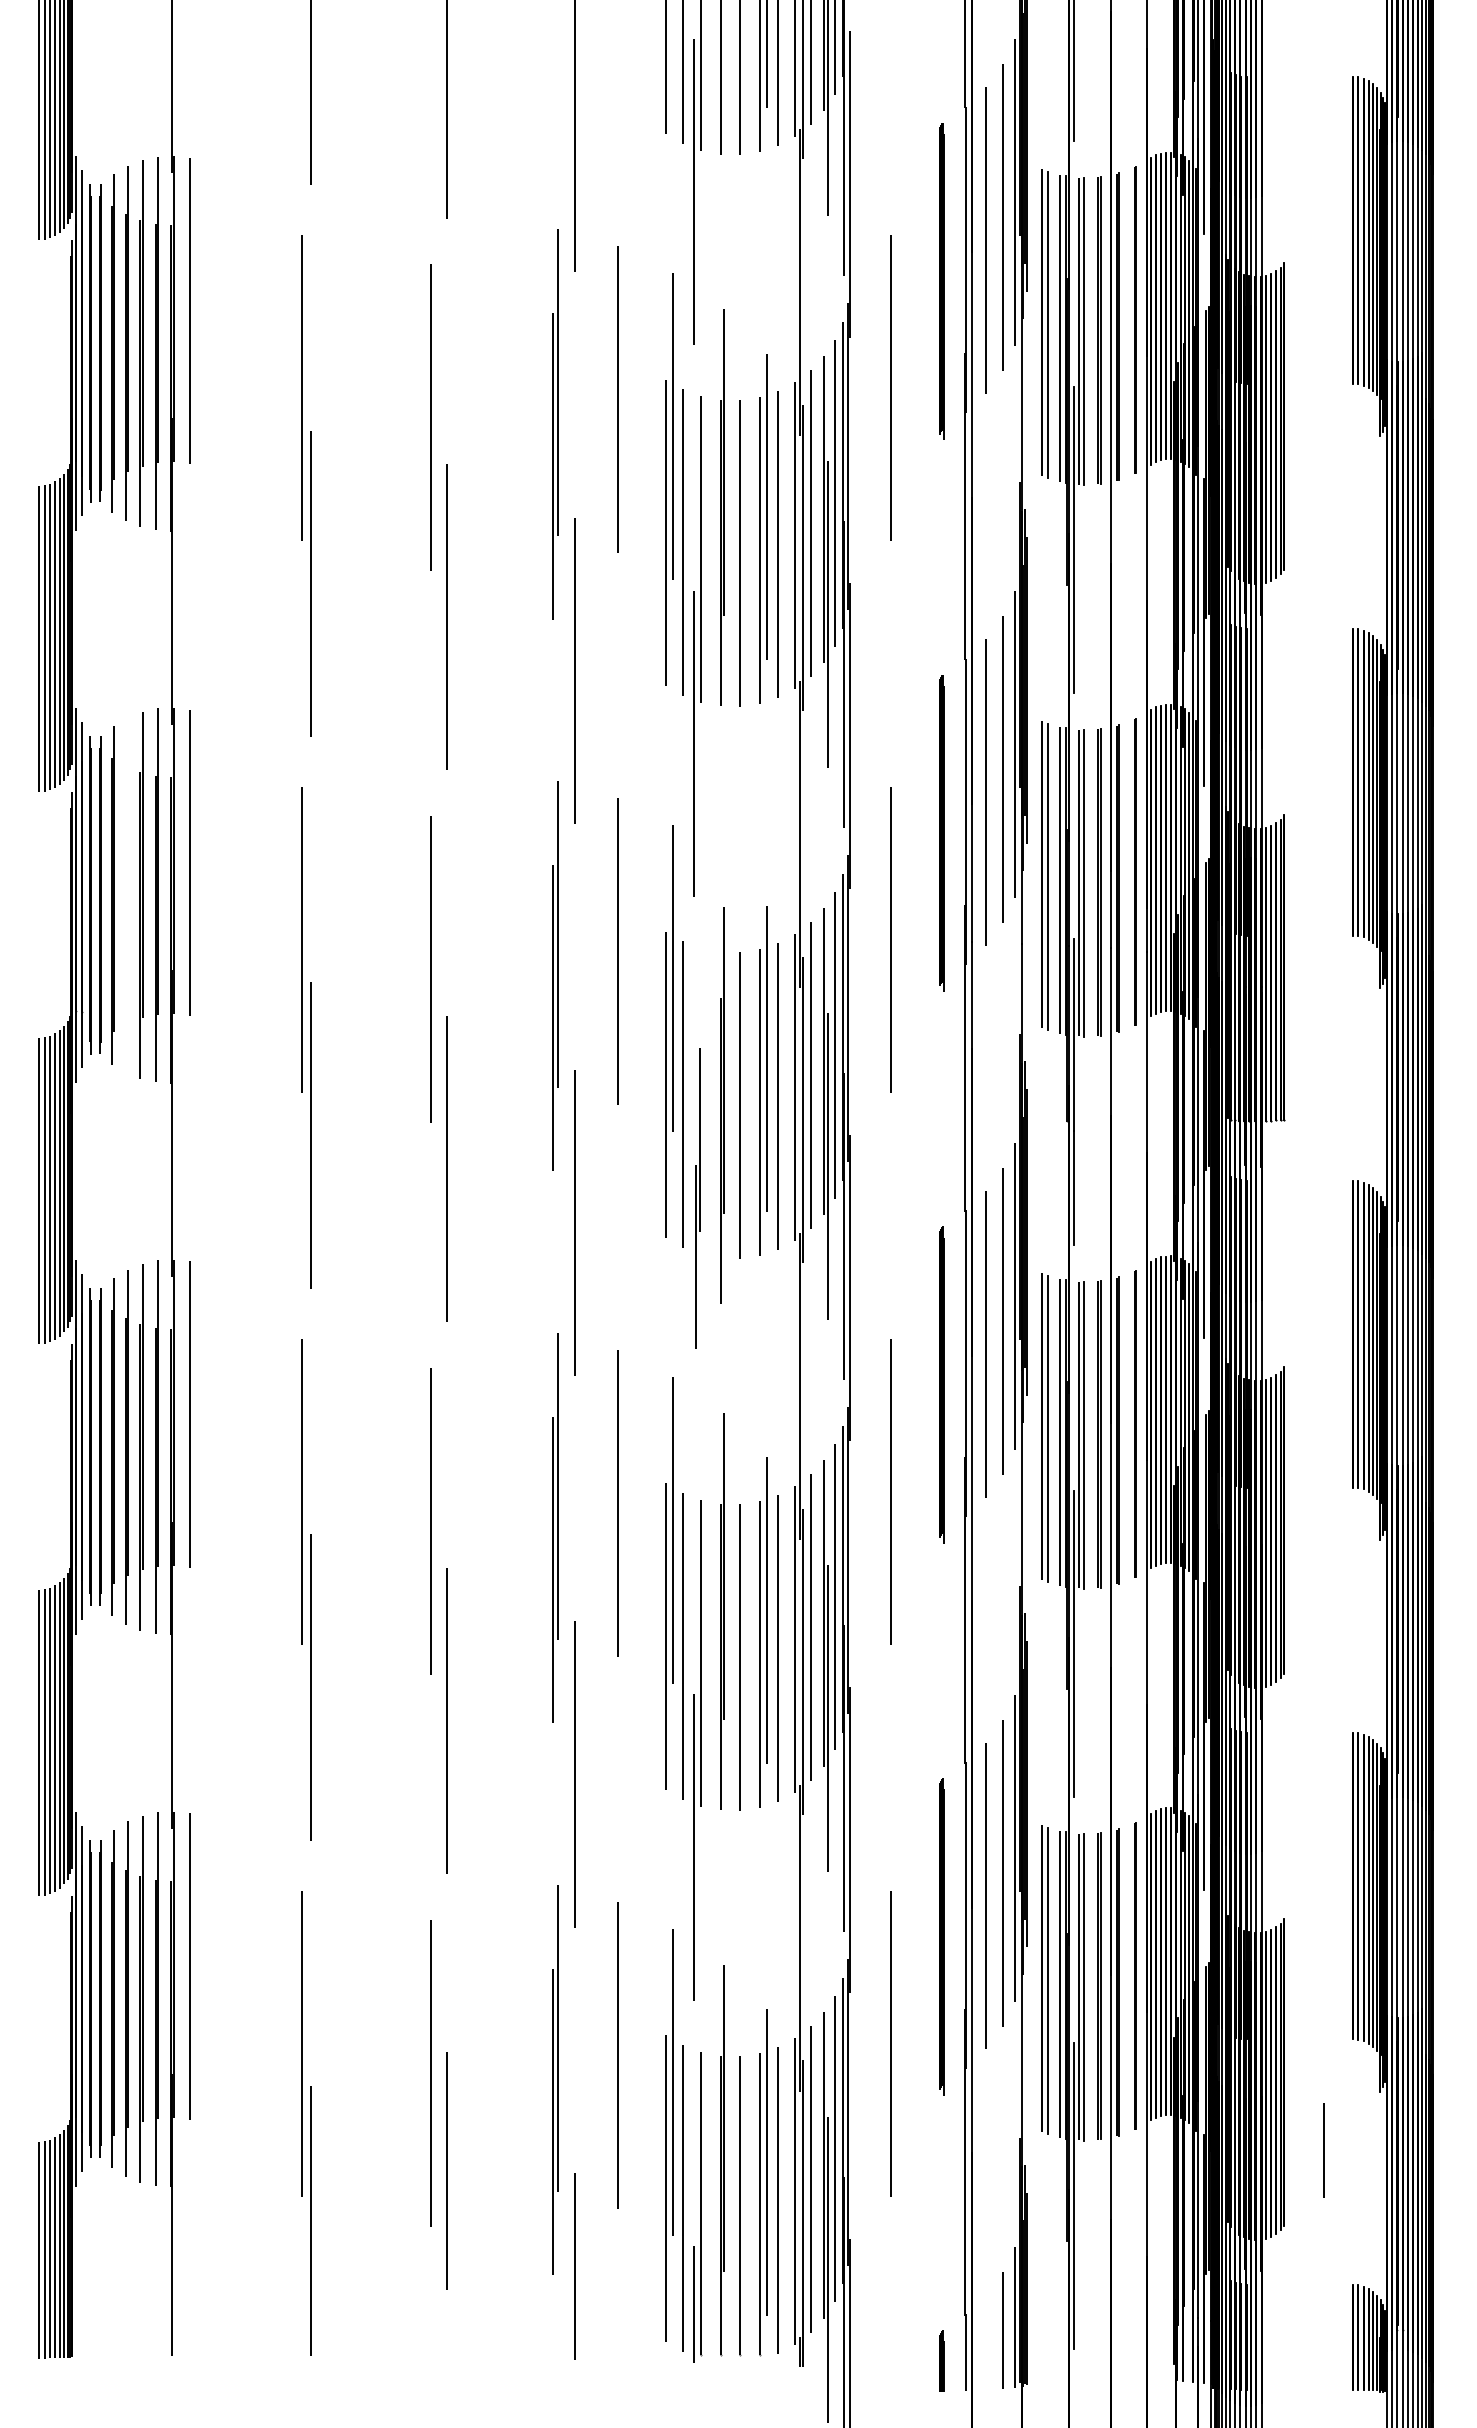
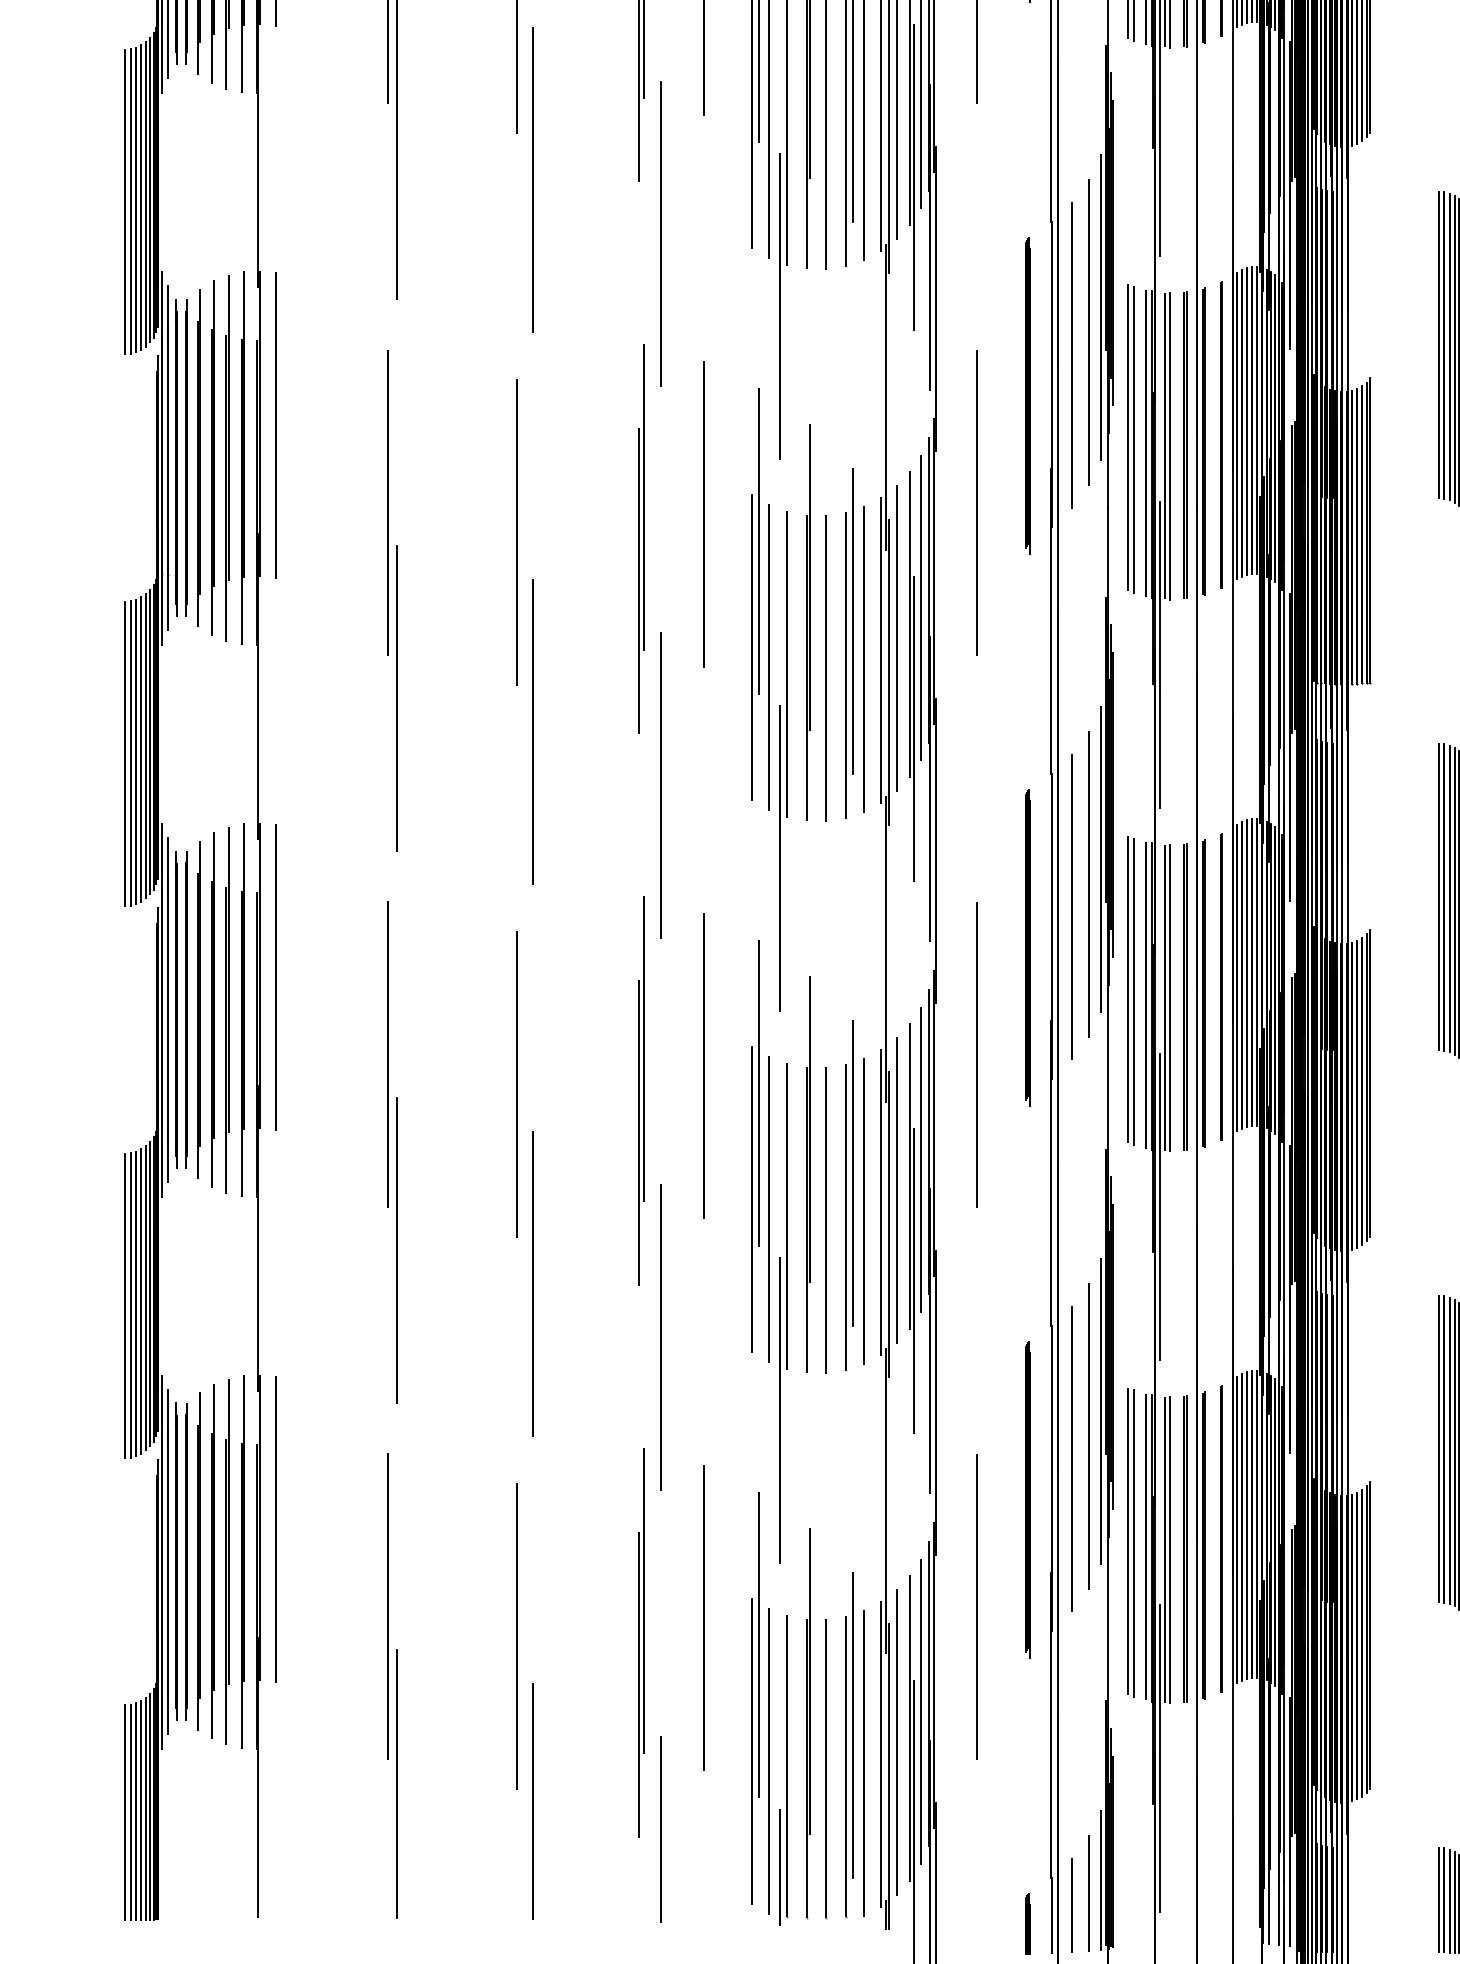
line: (126, 895) -> (212, 458), added
part: (722, 1105) -> (808, 622), moved
part: (697, 1198) -> (783, 761), size x1.67
line: (1323, 2150) -> (1071, 1905), moved
line: (446, 2170) -> (532, 1801), moved

